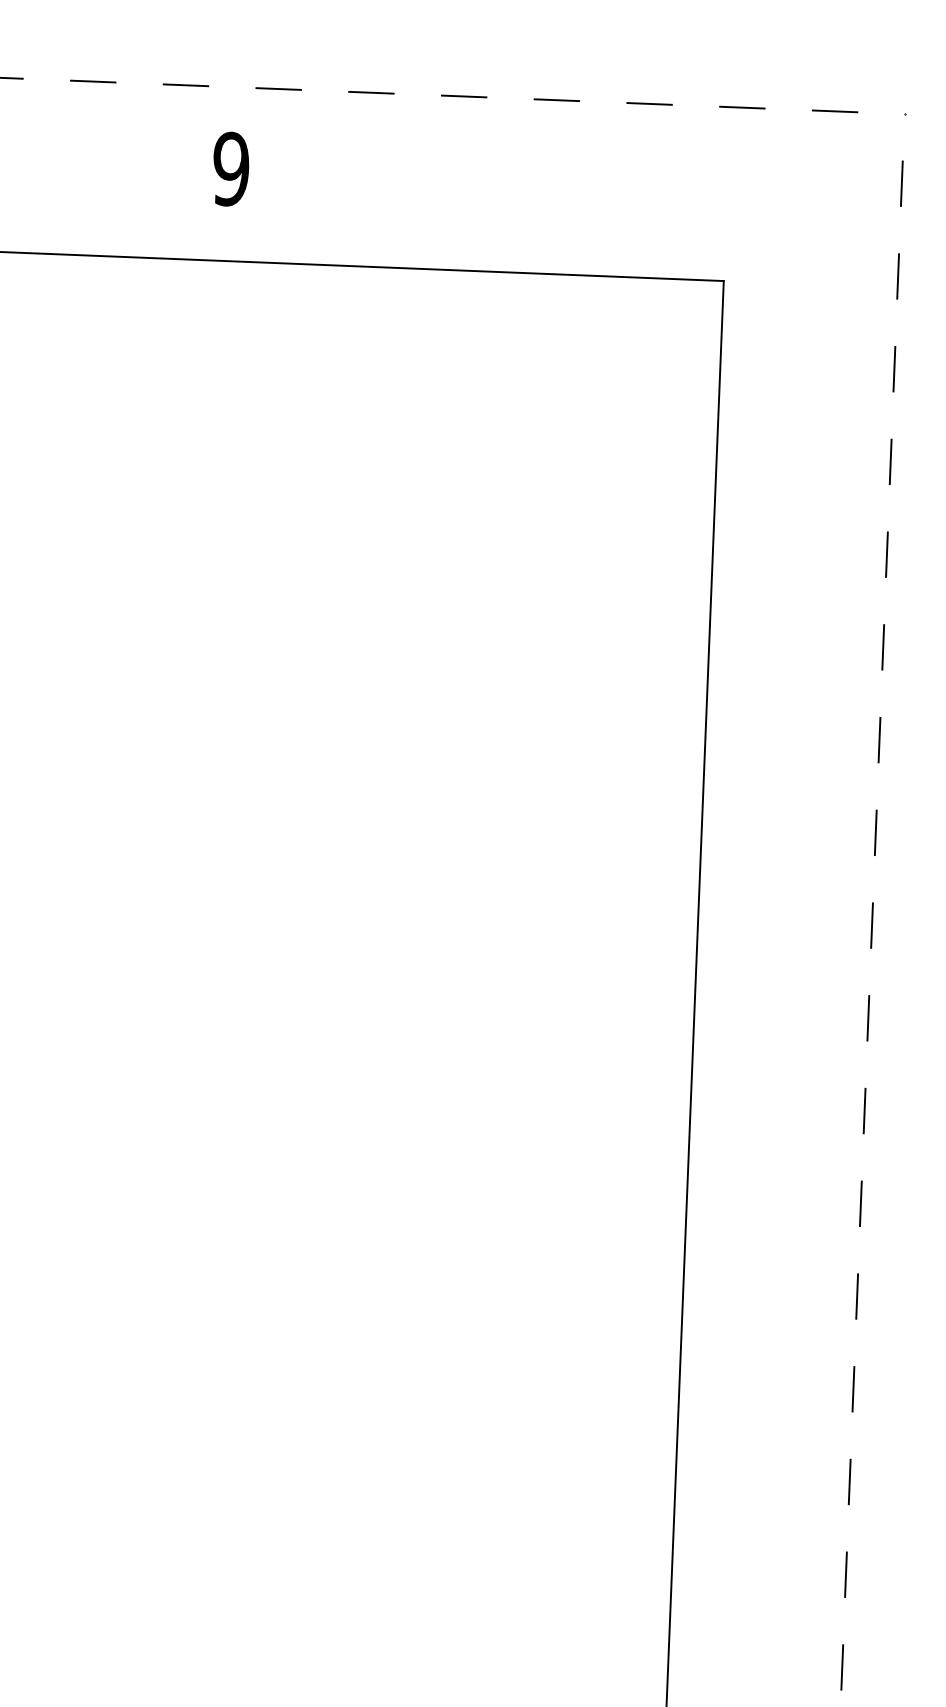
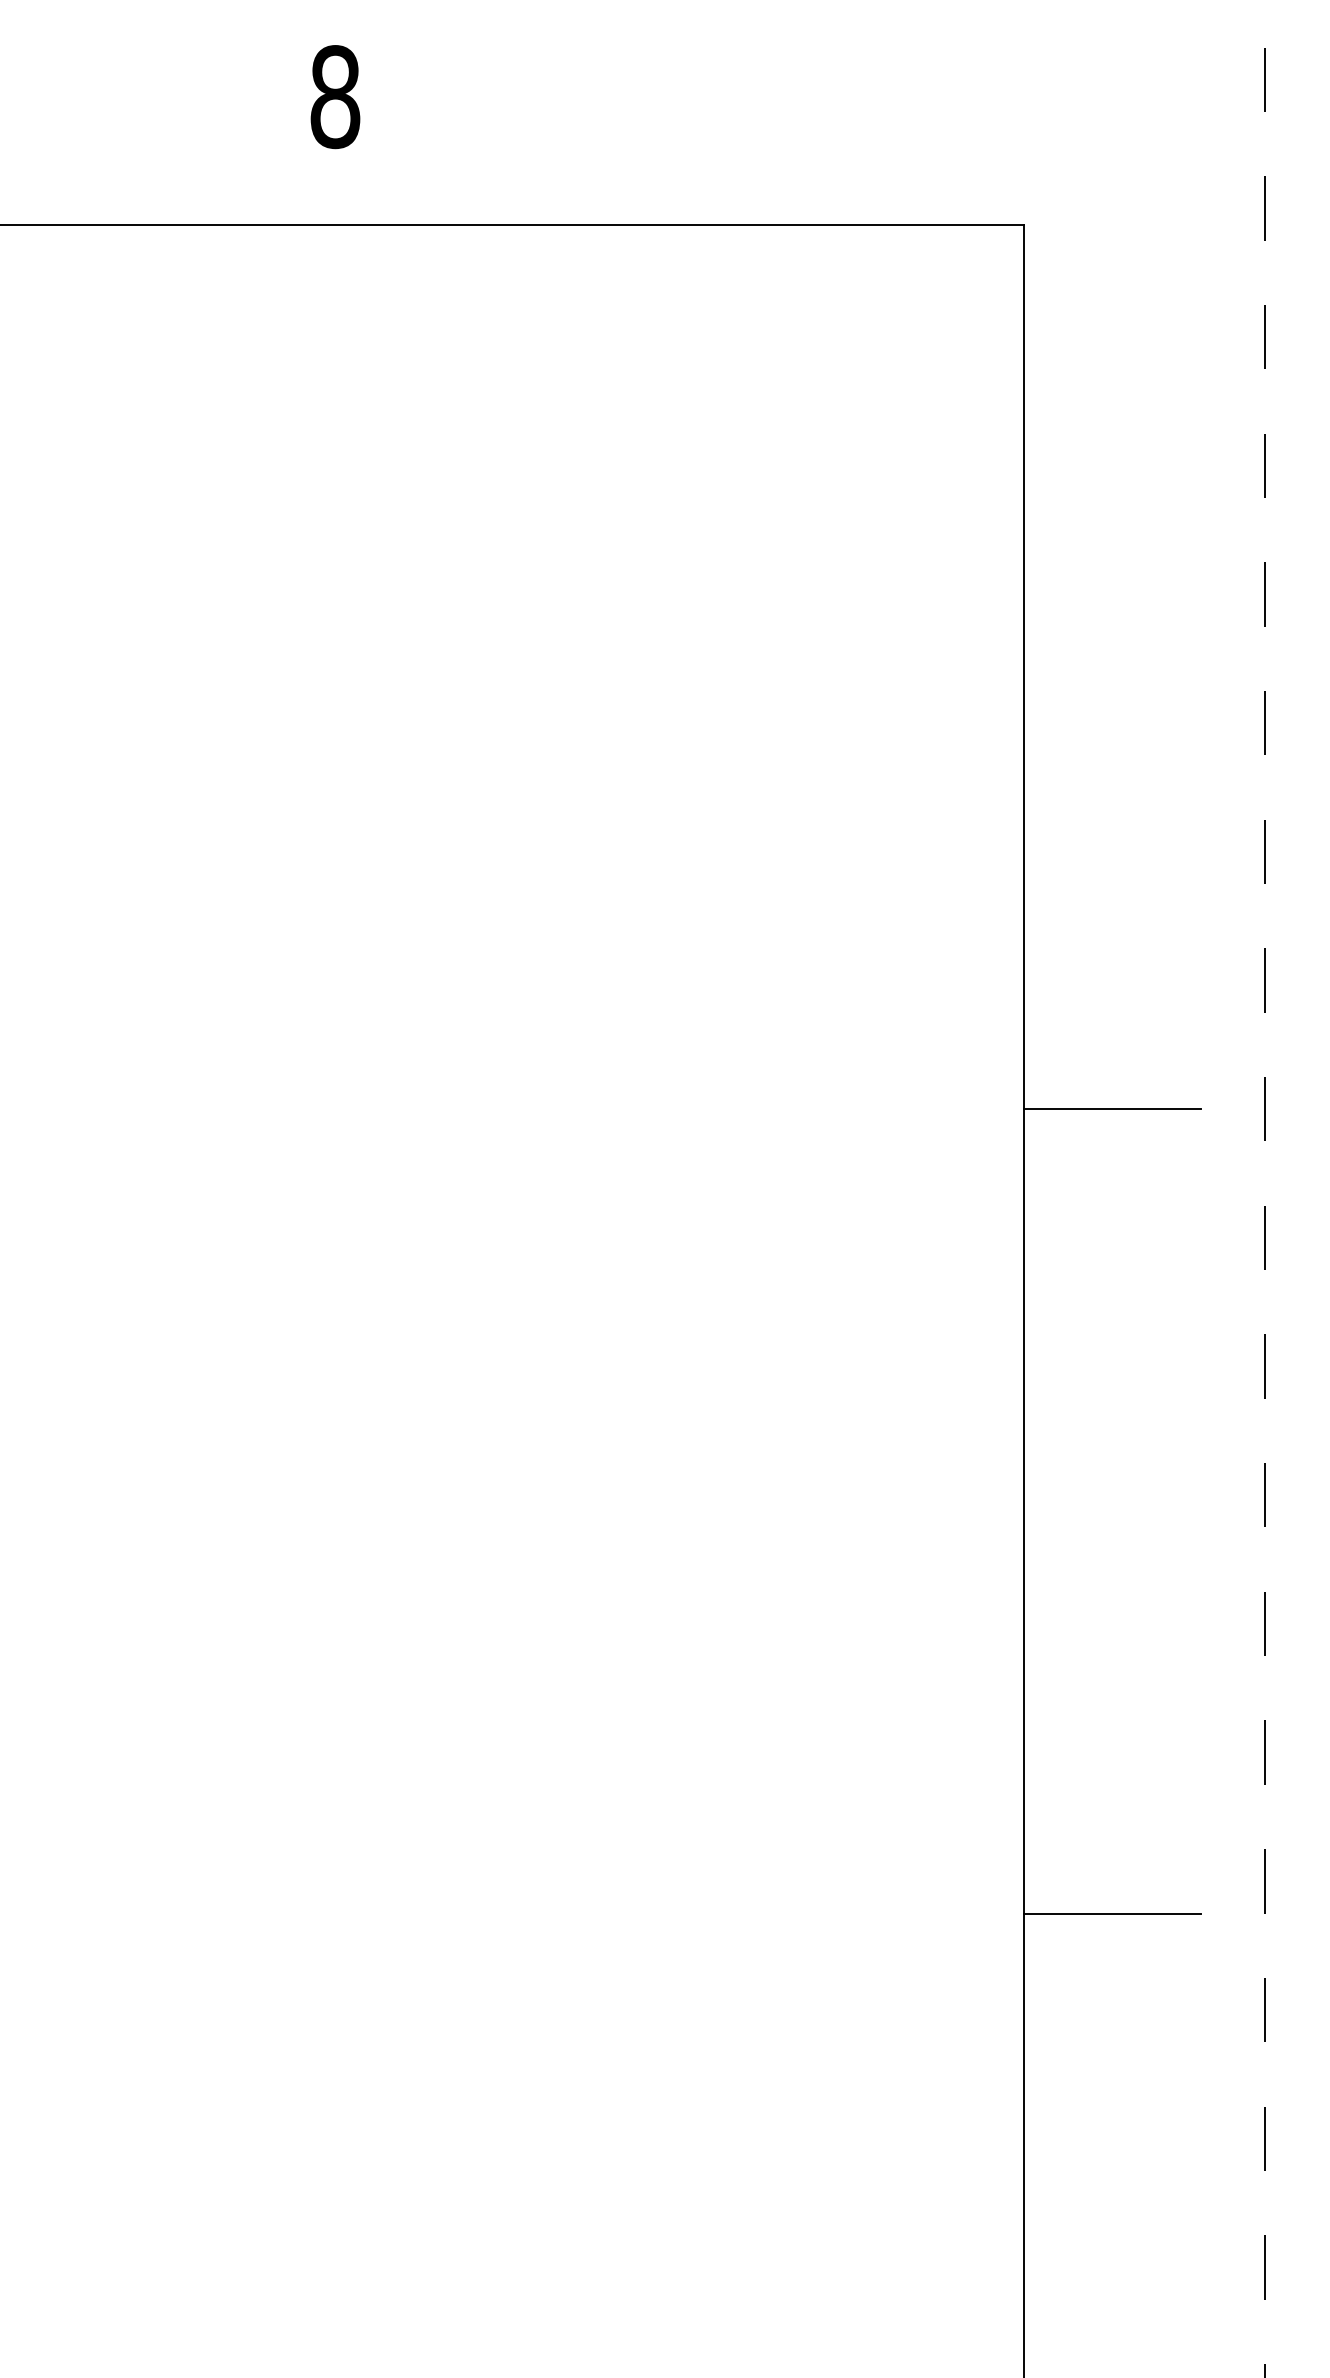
text: (231, 169) -> (335, 97), 9 -> 8
line: (761, 921) -> (1112, 1109), added
line: (738, 1500) -> (1112, 1913), added

